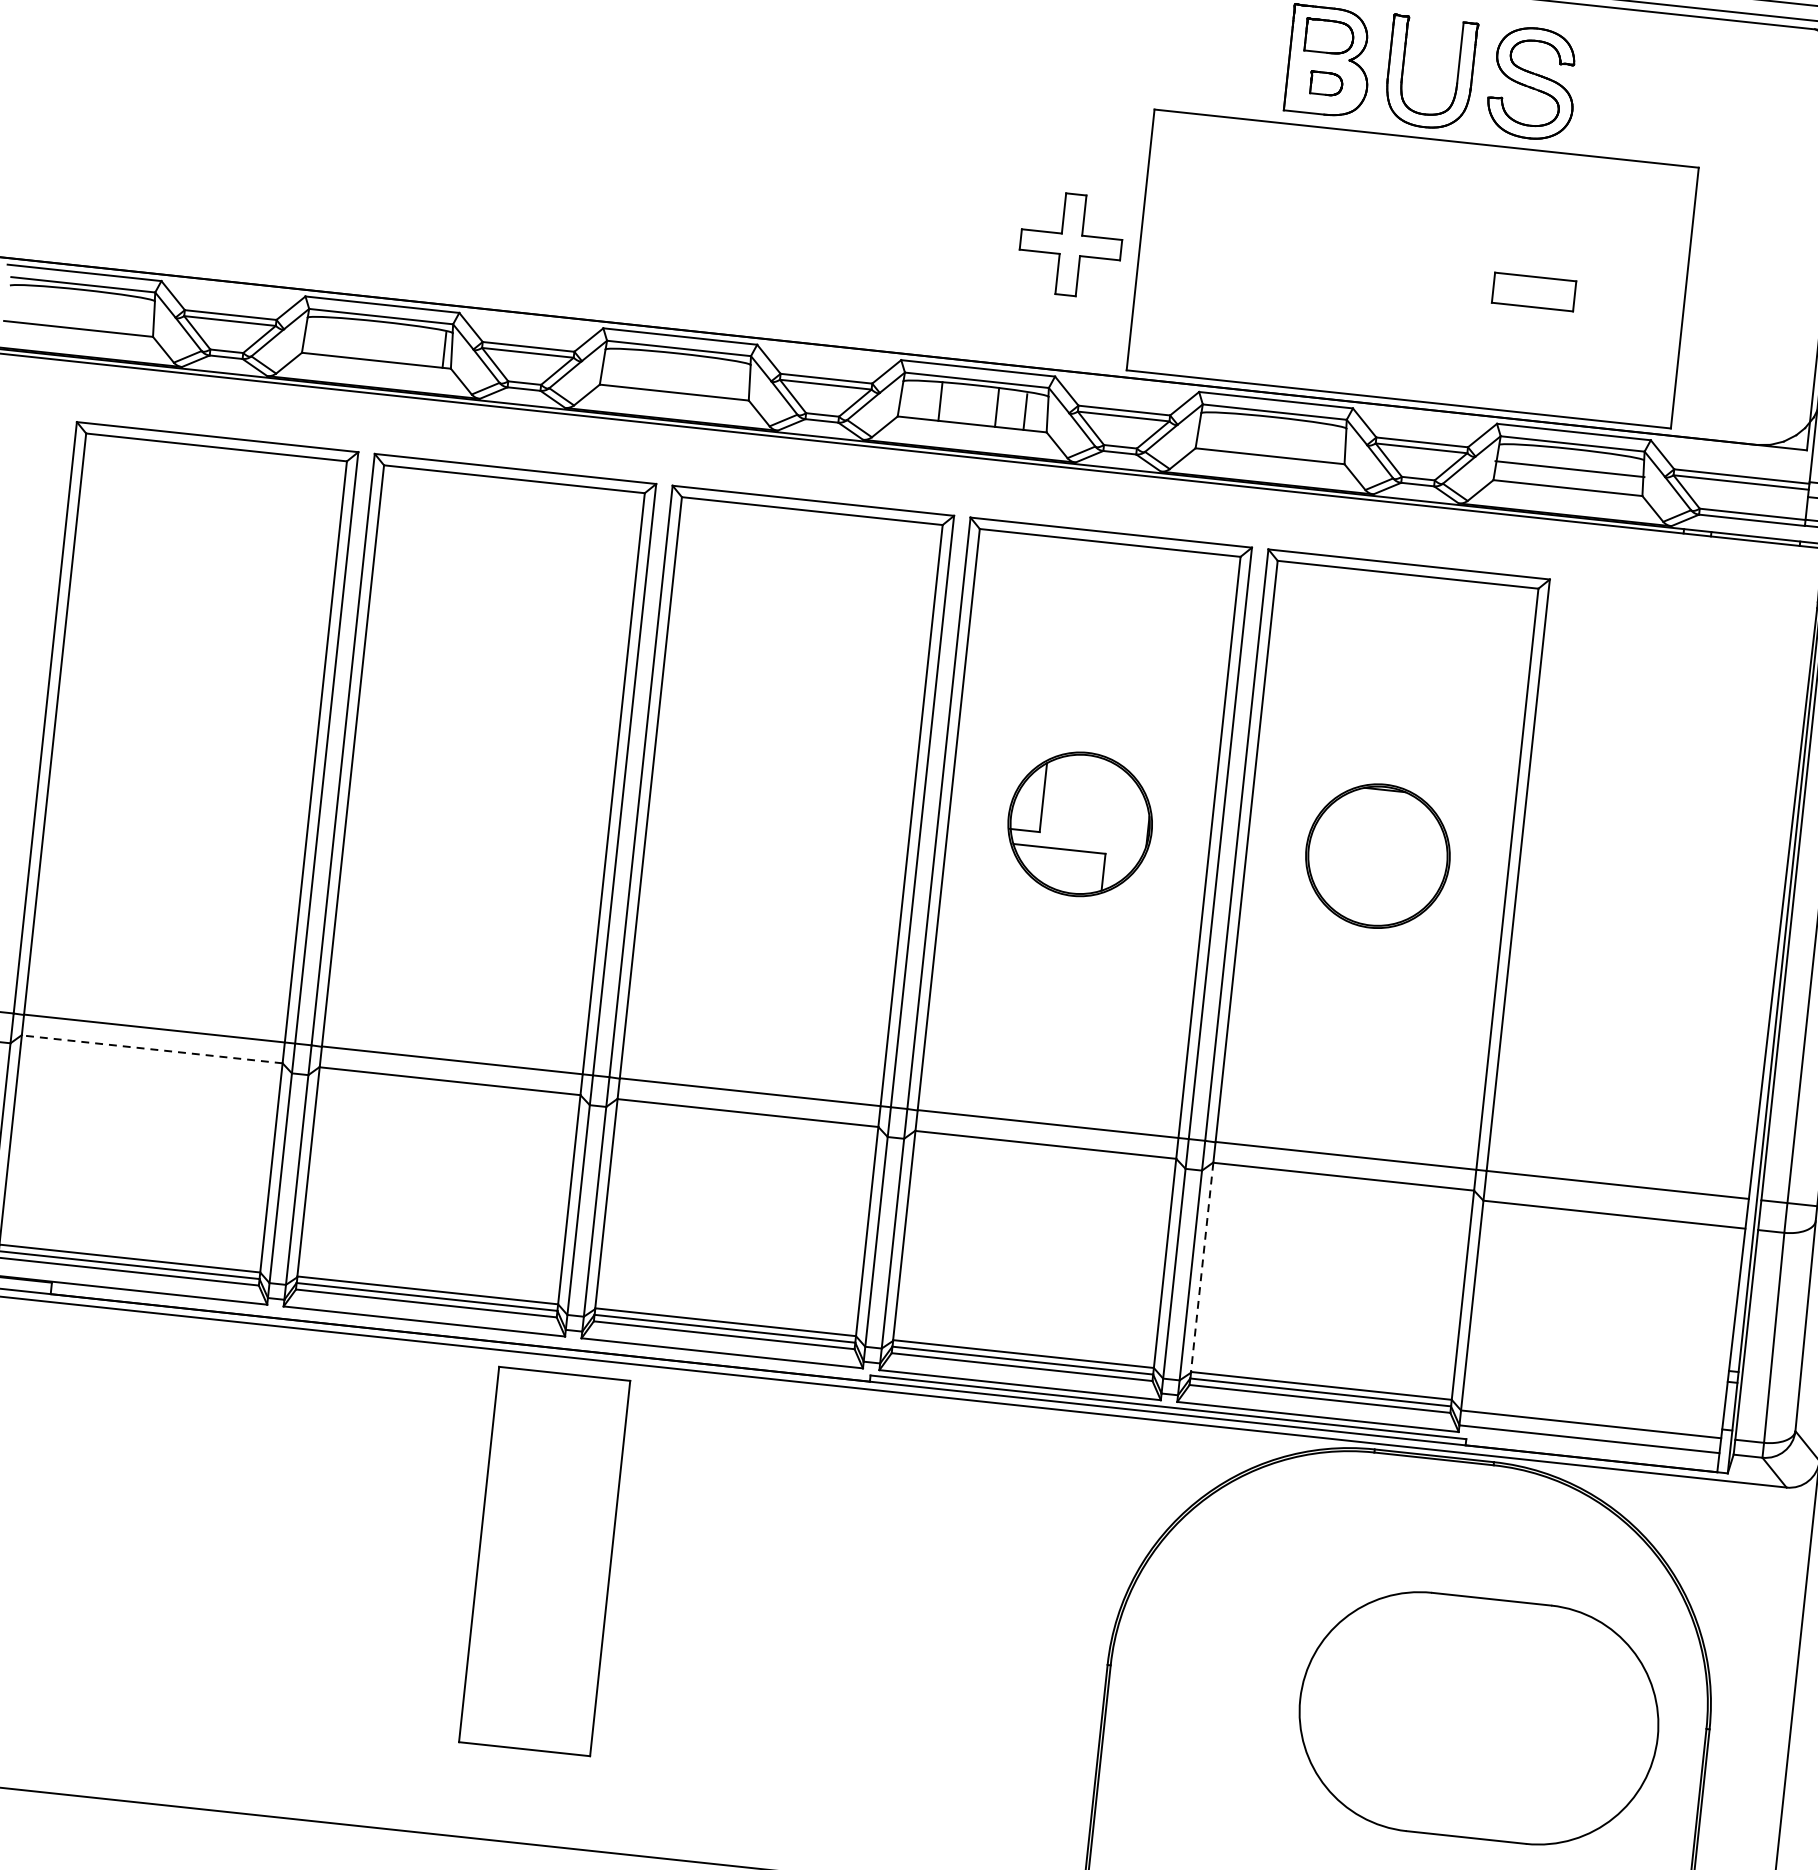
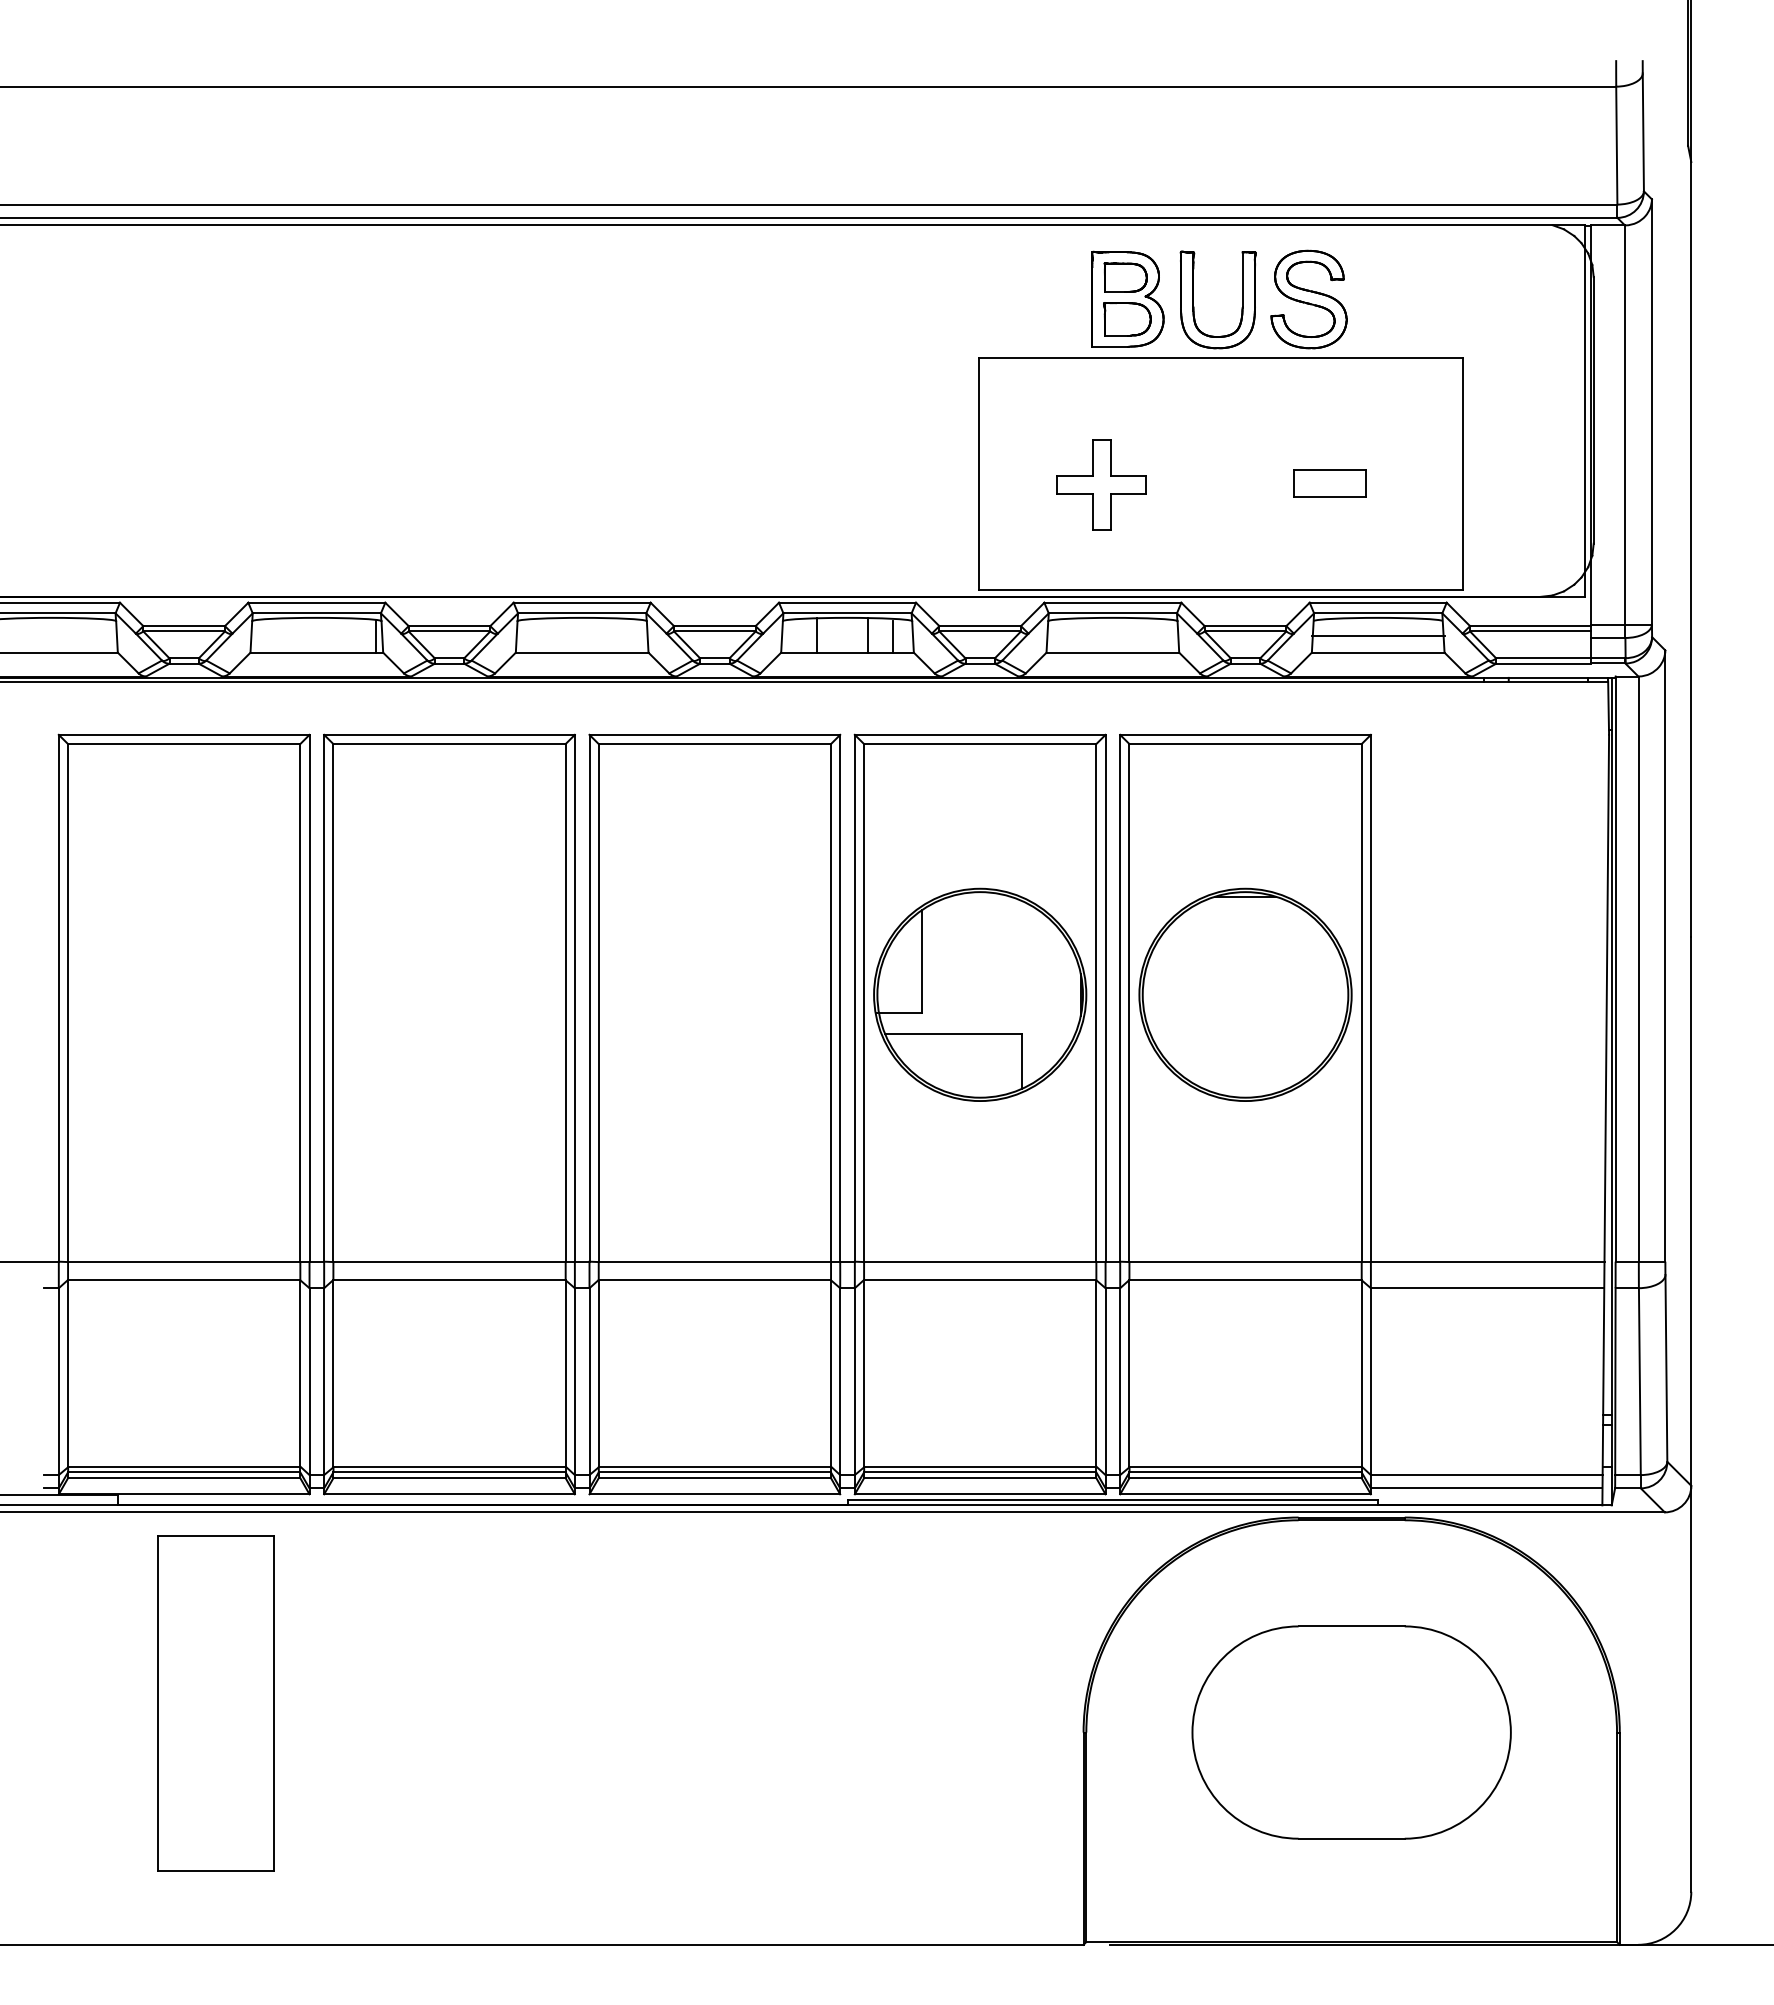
part: (1326, 83) -> (1127, 319), size x1.67
part: (1070, 244) -> (1101, 484), moved
part: (1080, 824) -> (980, 994), size x1.67
part: (1377, 855) -> (1245, 994), size x1.67
line: (151, 1049) -> (183, 1280), dashed -> solid
line: (1202, 1267) -> (1129, 1373), dashed -> solid
part: (544, 1561) -> (215, 1703), moved
part: (1478, 1718) -> (1351, 1732), moved

